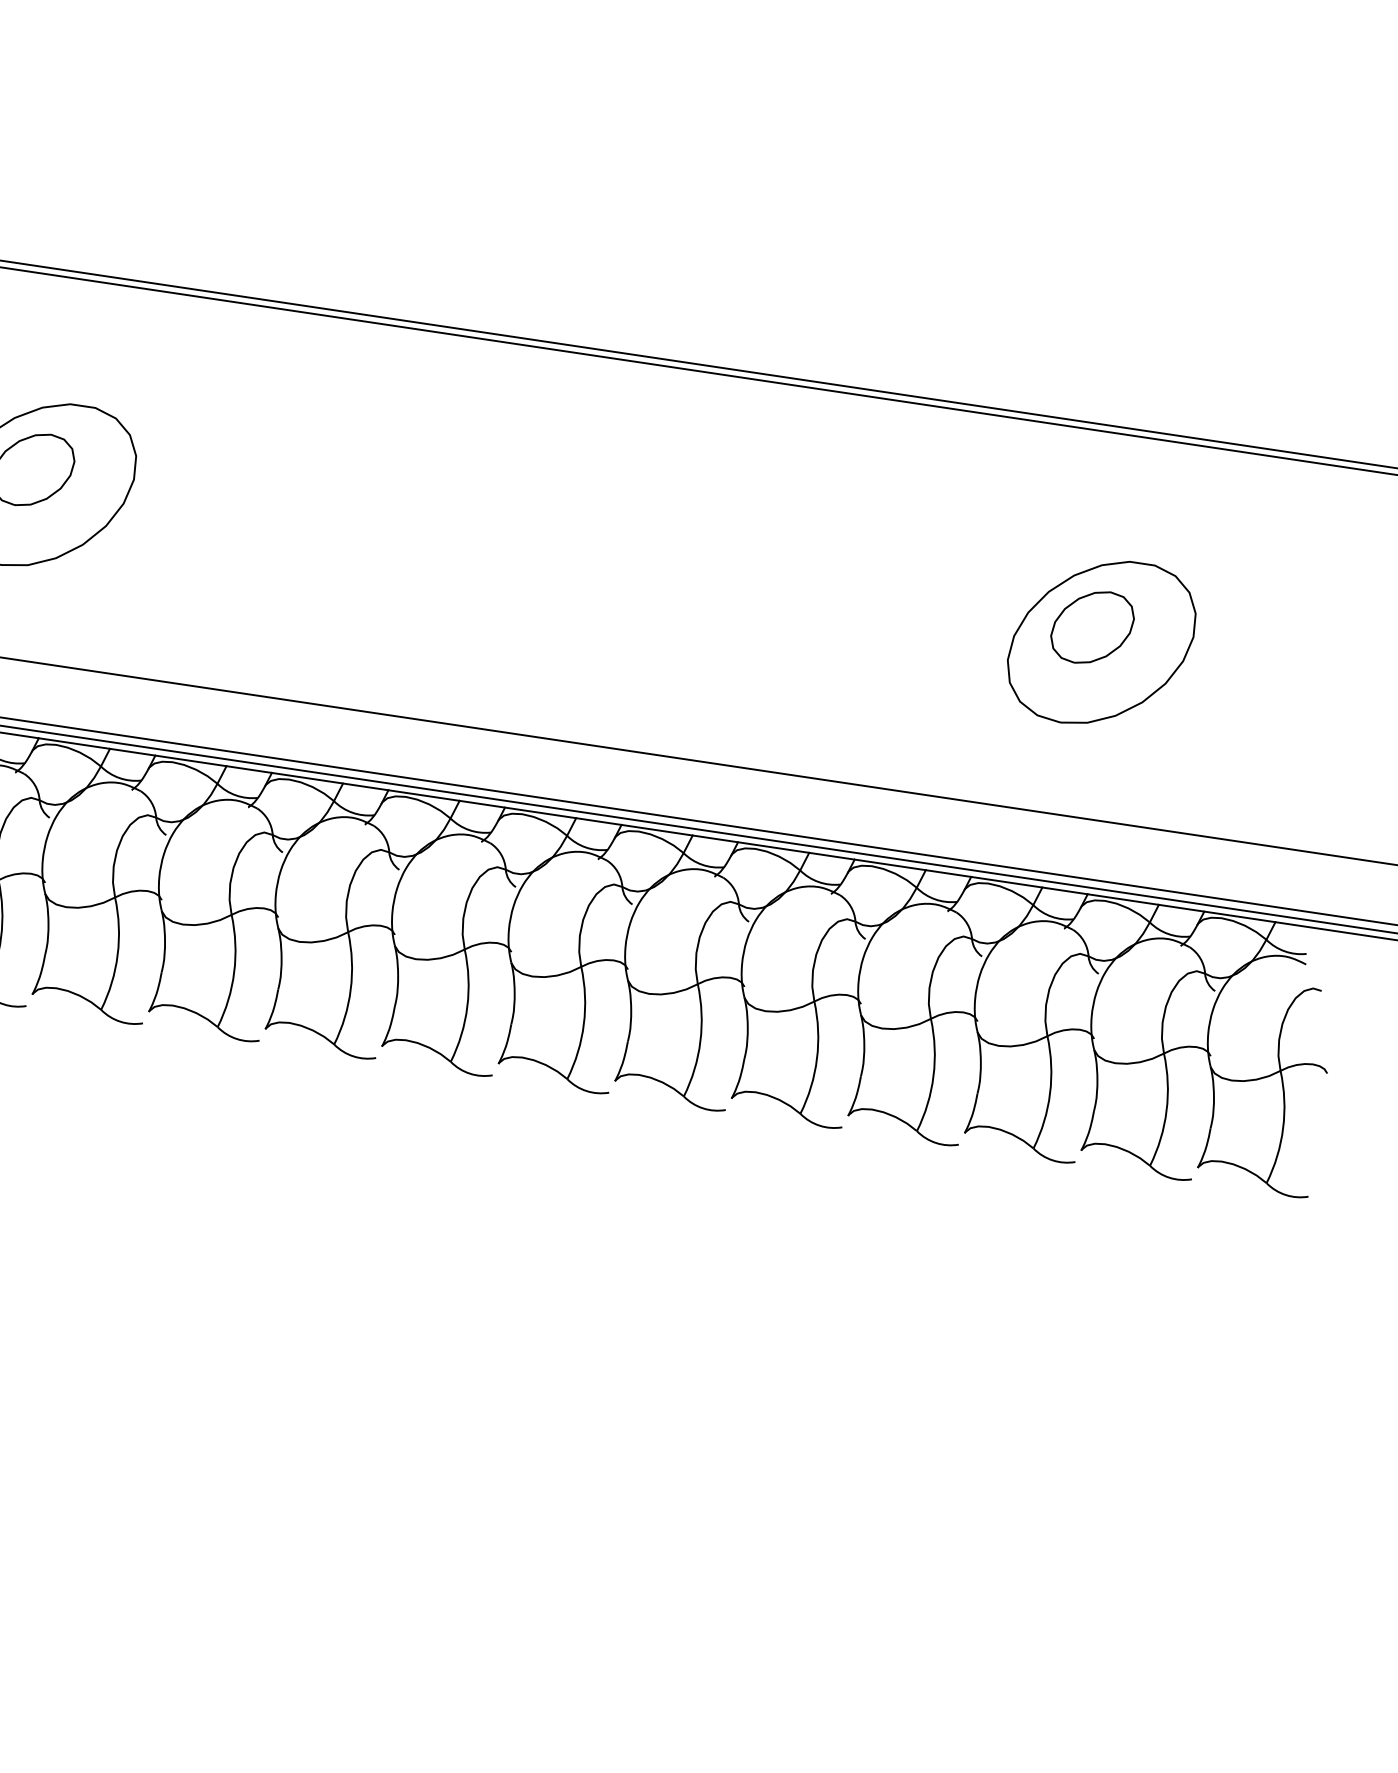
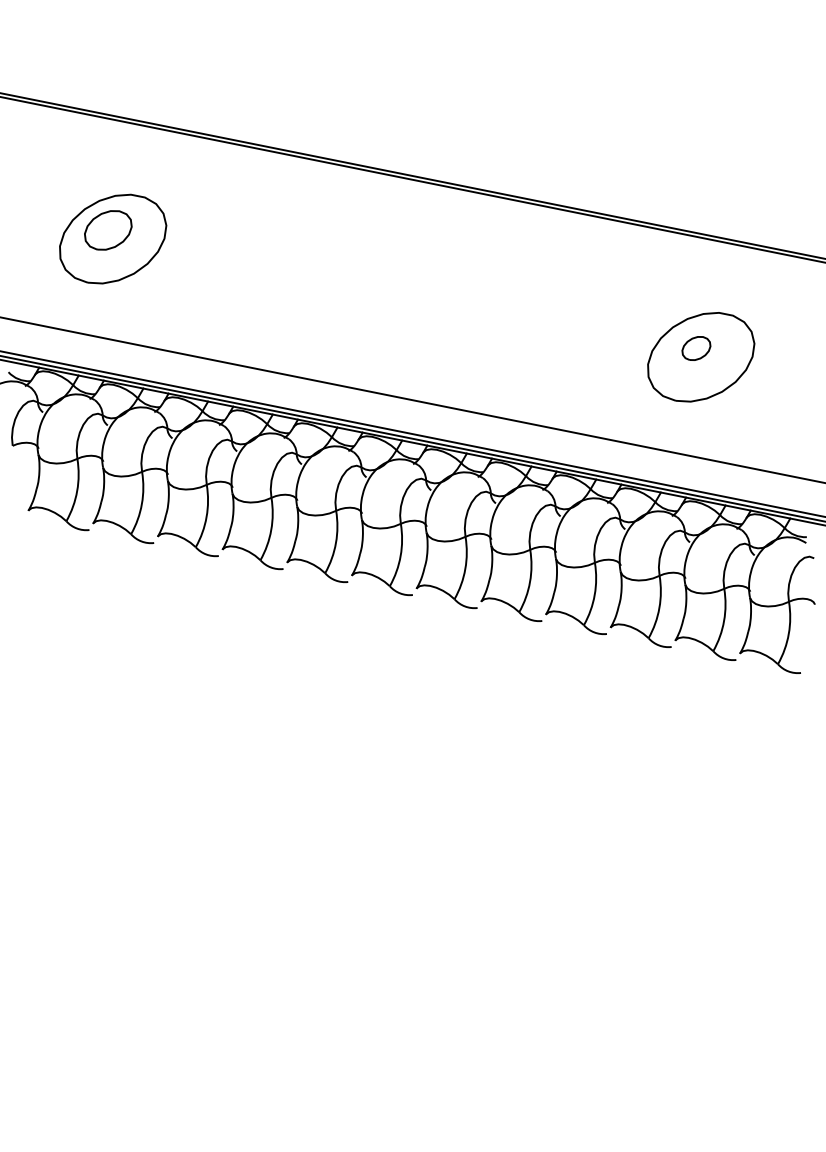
part: (1092, 627) -> (696, 348), size x0.6

